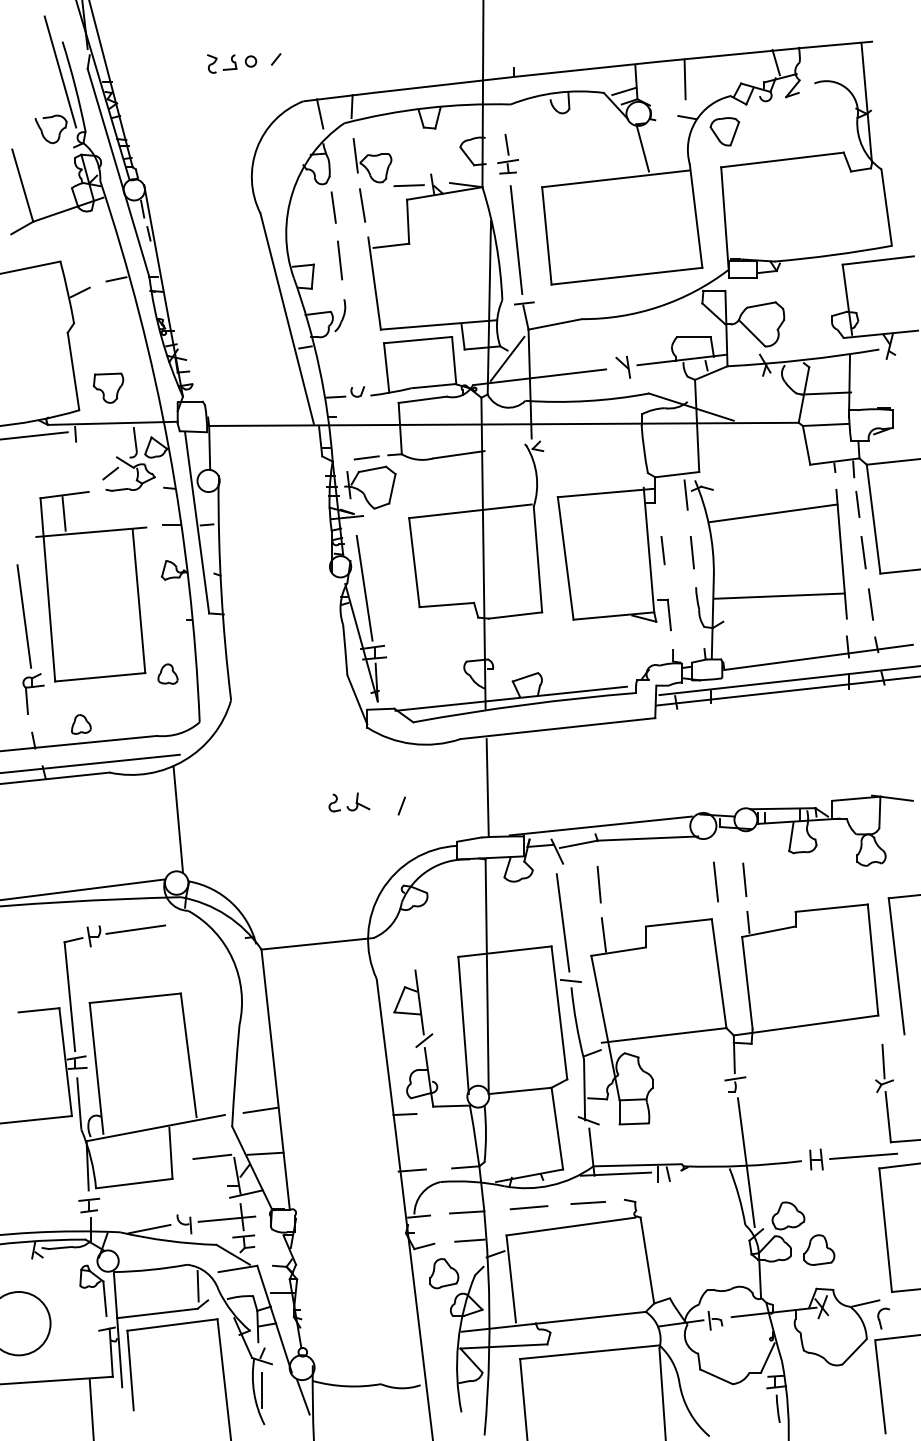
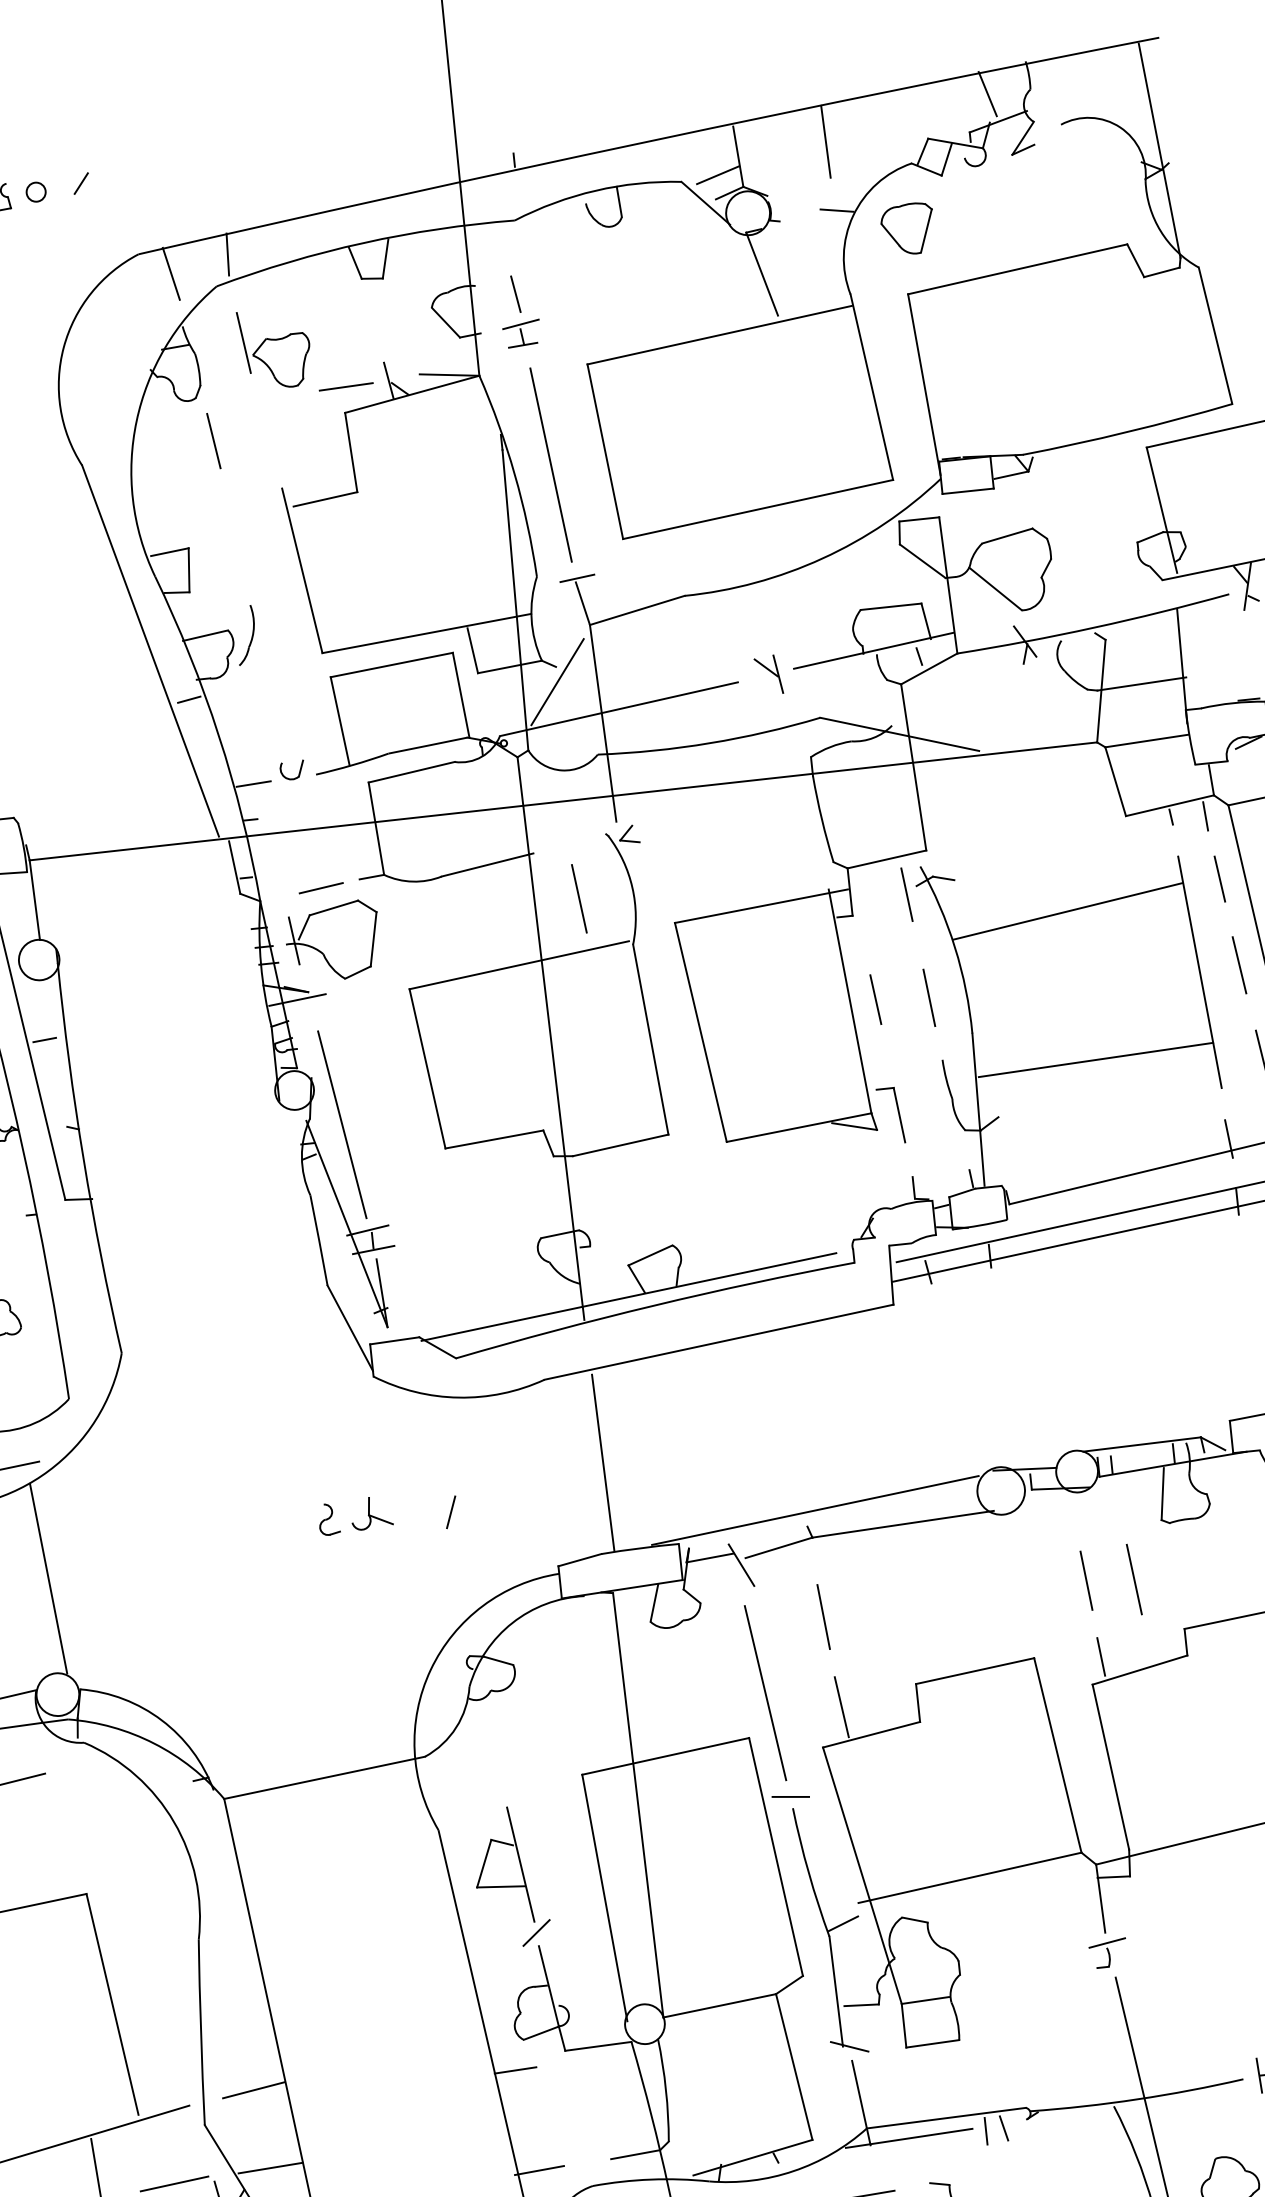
line: (362, 205) -> (265, 431), removed
line: (340, 260) -> (580, 898), moved
line: (715, 881) -> (1133, 1578), moved

